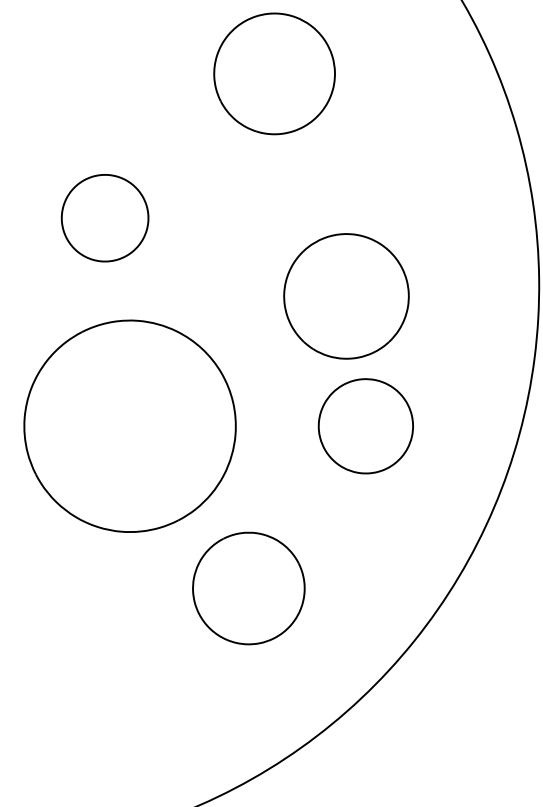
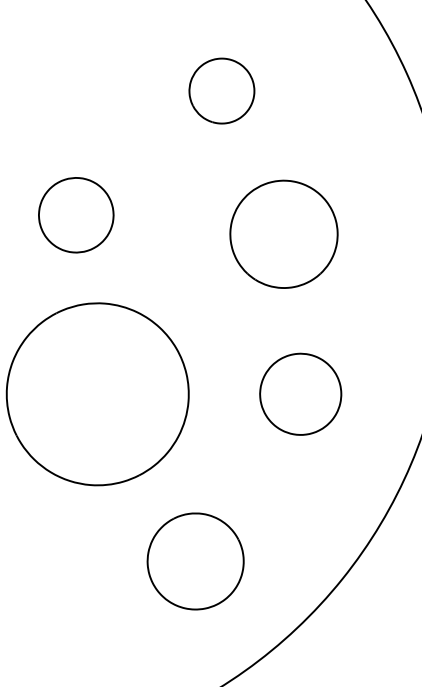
part: (273, 73) -> (221, 90), size x0.62
part: (346, 296) -> (284, 234), moved
part: (248, 588) -> (195, 561), moved

